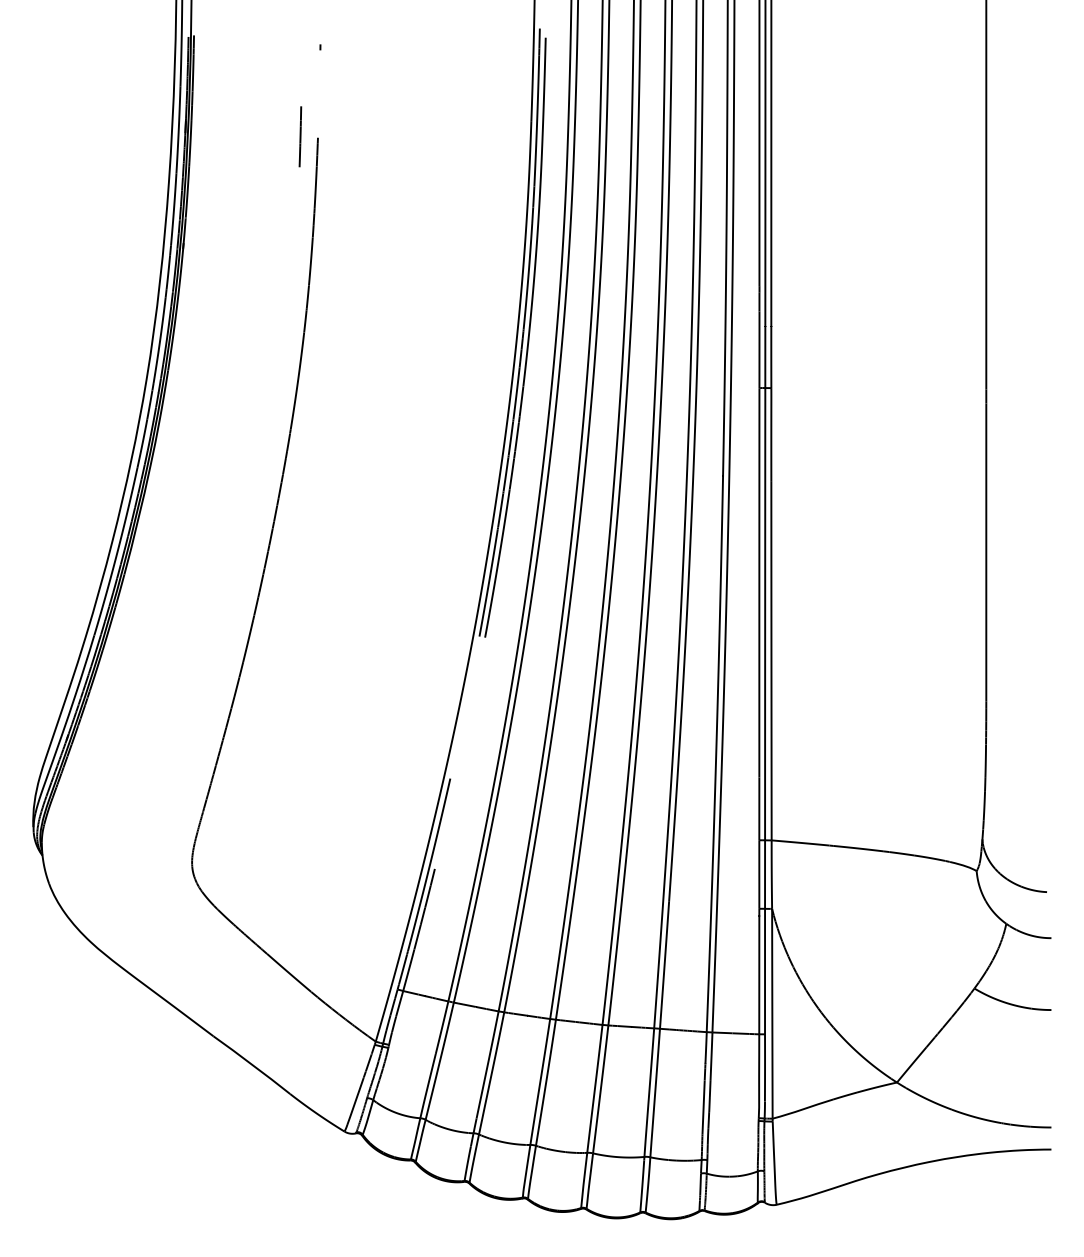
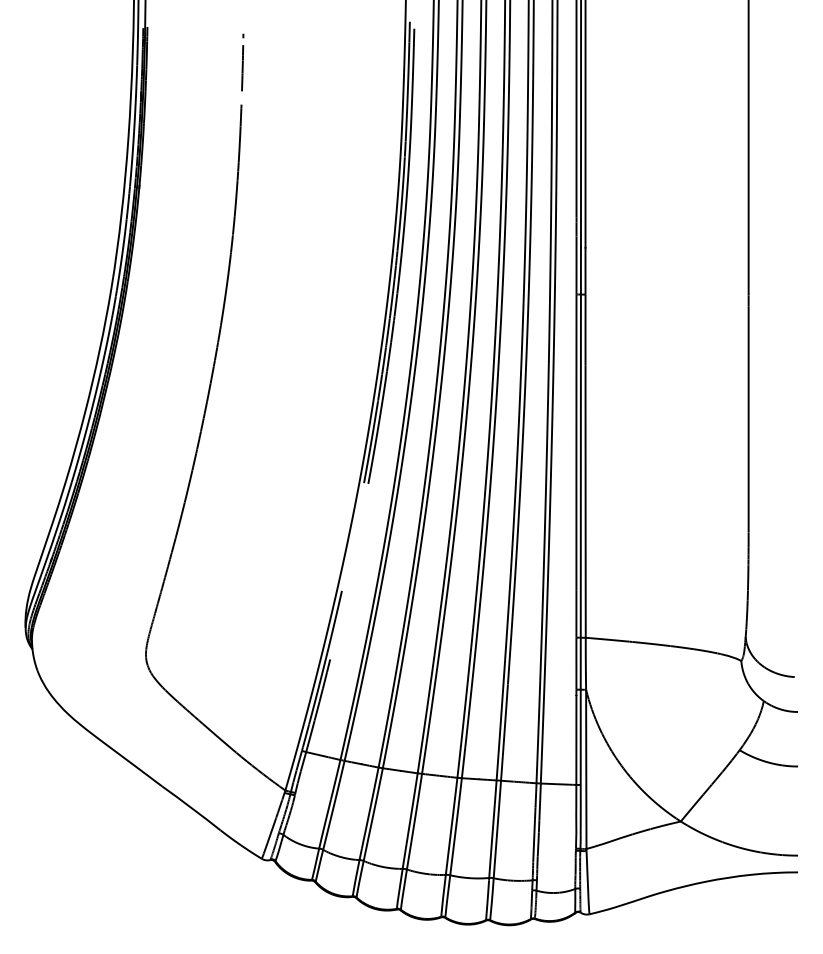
line: (300, 136) -> (242, 68), moved

